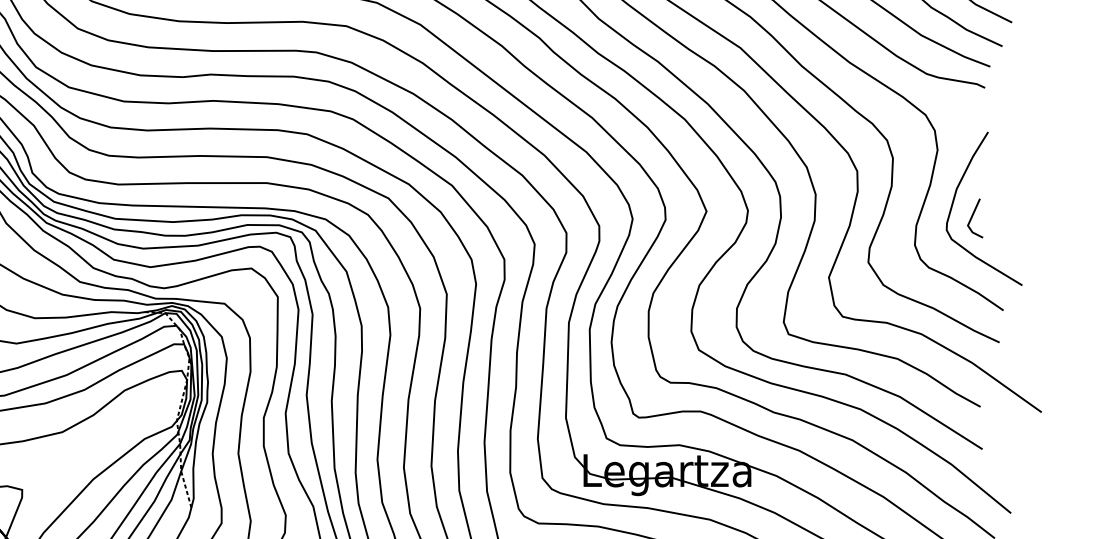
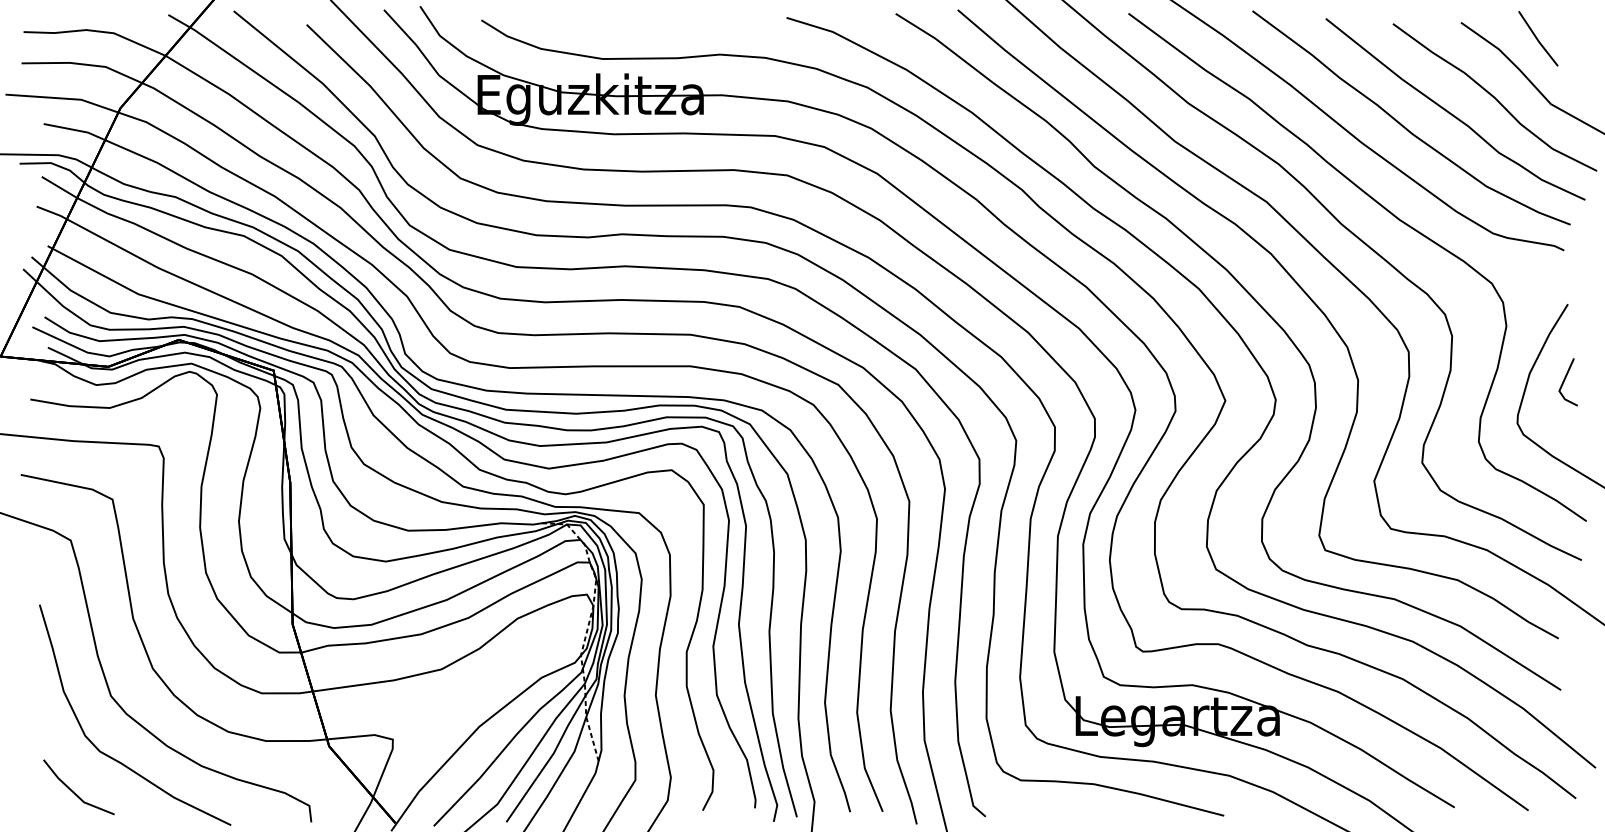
line: (973, 216) -> (1565, 380), moved

